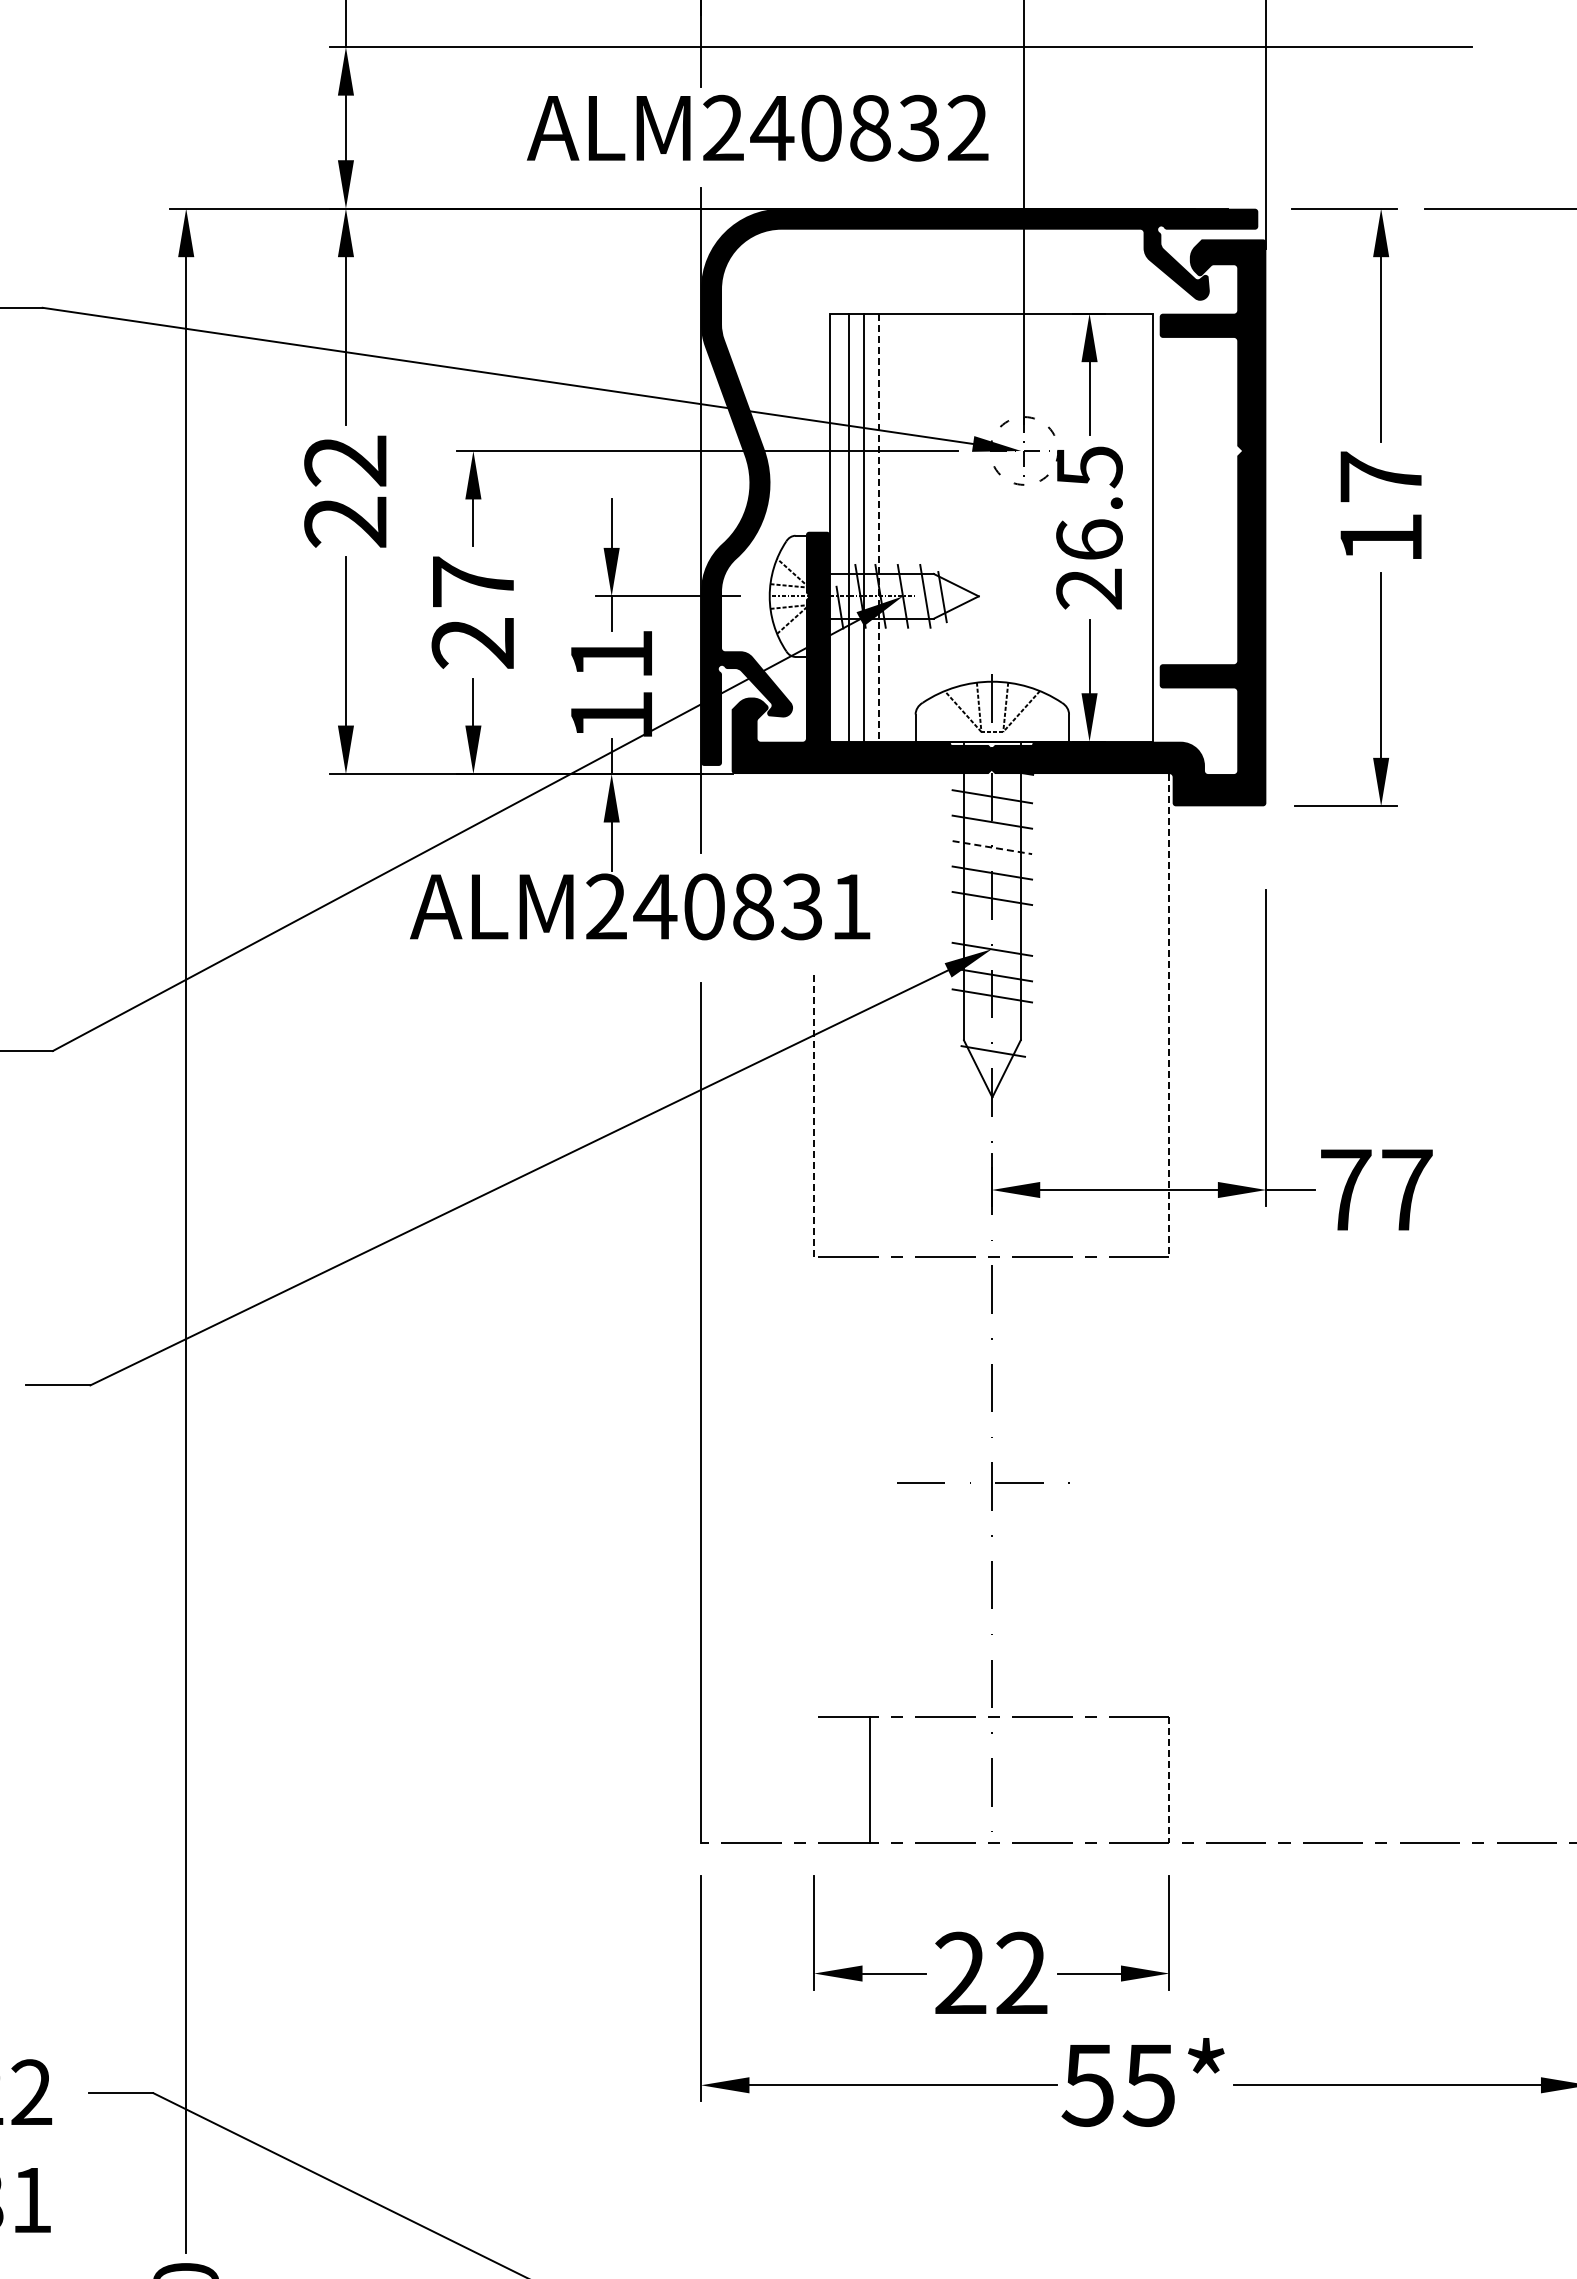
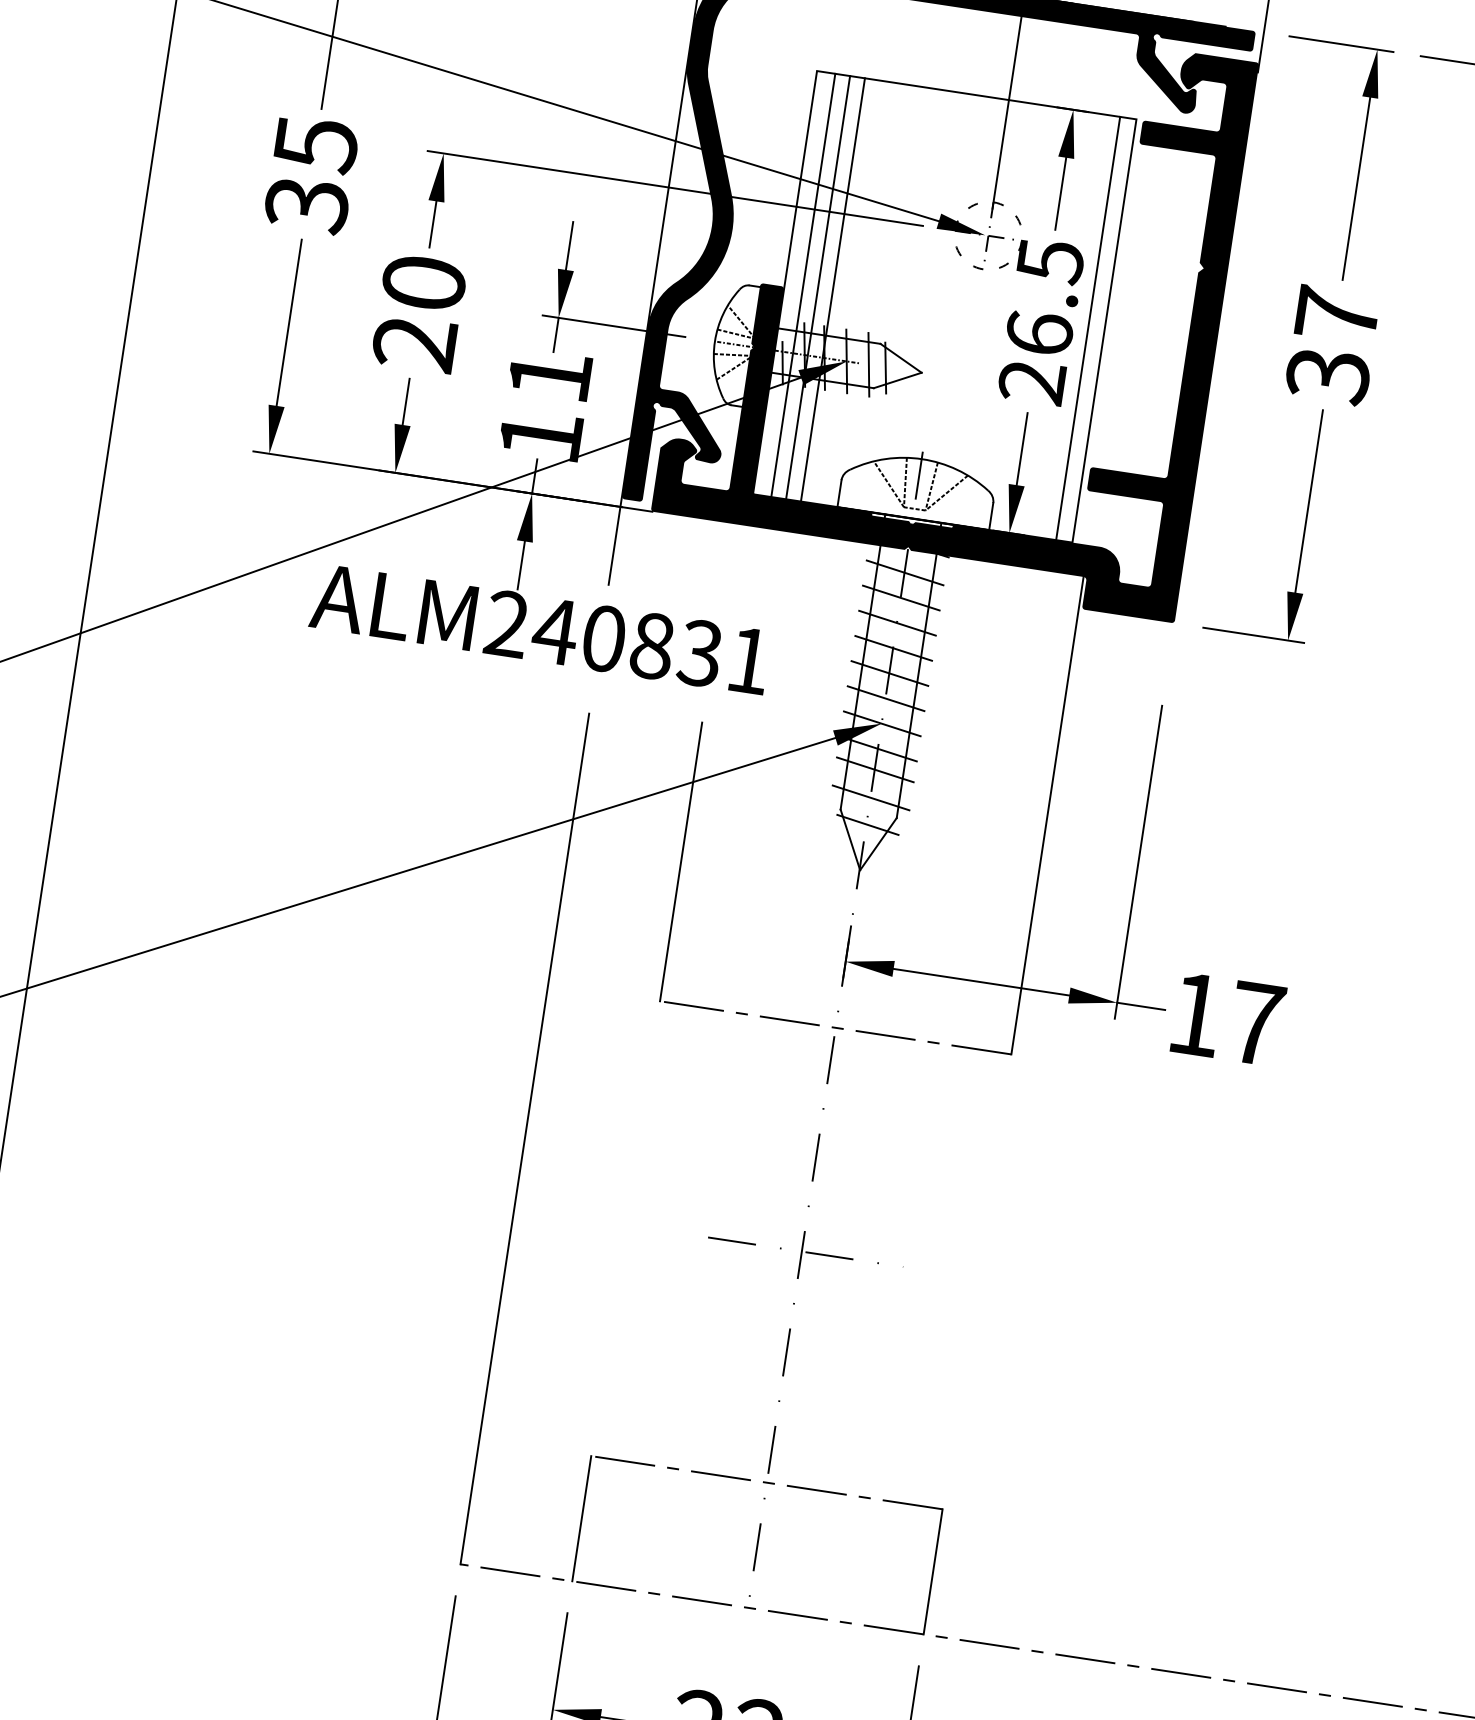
text: (345, 492) -> (311, 175), 22 -> 35
line: (1136, 527) -> (1087, 328), added
line: (878, 528) -> (832, 290), dashed -> solid
text: (1380, 539) -> (1327, 376), 17 -> 37
text: (473, 581) -> (424, 282), 27 -> 20
line: (992, 847) -> (897, 623), dashed -> solid
line: (992, 923) -> (886, 698), added
line: (1169, 1015) -> (1047, 815), dashed -> solid
line: (992, 1023) -> (871, 797), added
line: (814, 1116) -> (681, 862), dashed -> solid
text: (1346, 1189) -> (1196, 1014), 77 -> 17
line: (870, 1779) -> (582, 1518), moved
line: (1169, 1780) -> (933, 1572), dashed -> solid

